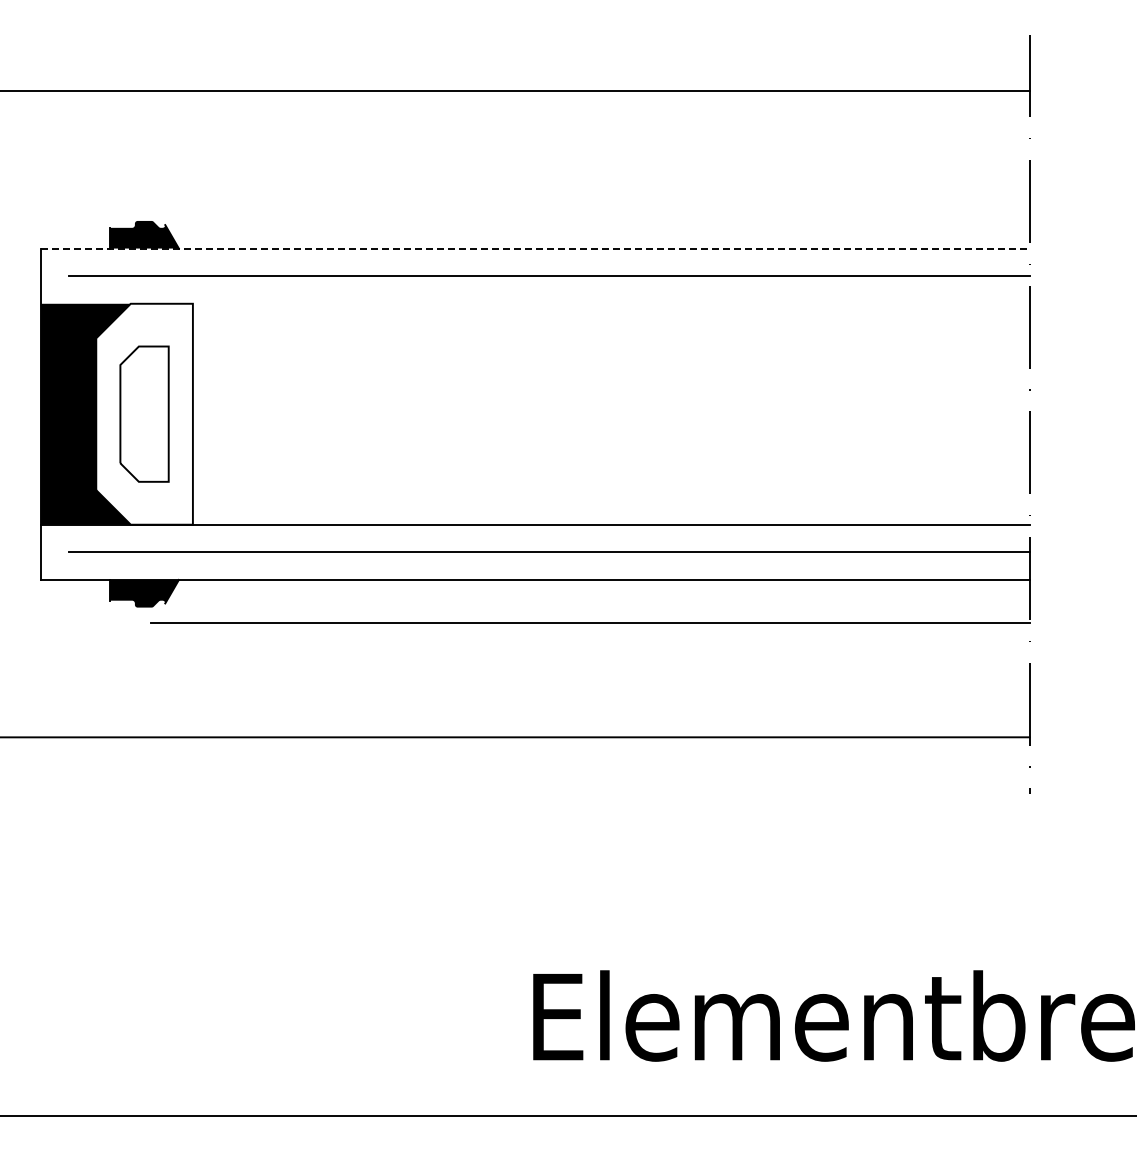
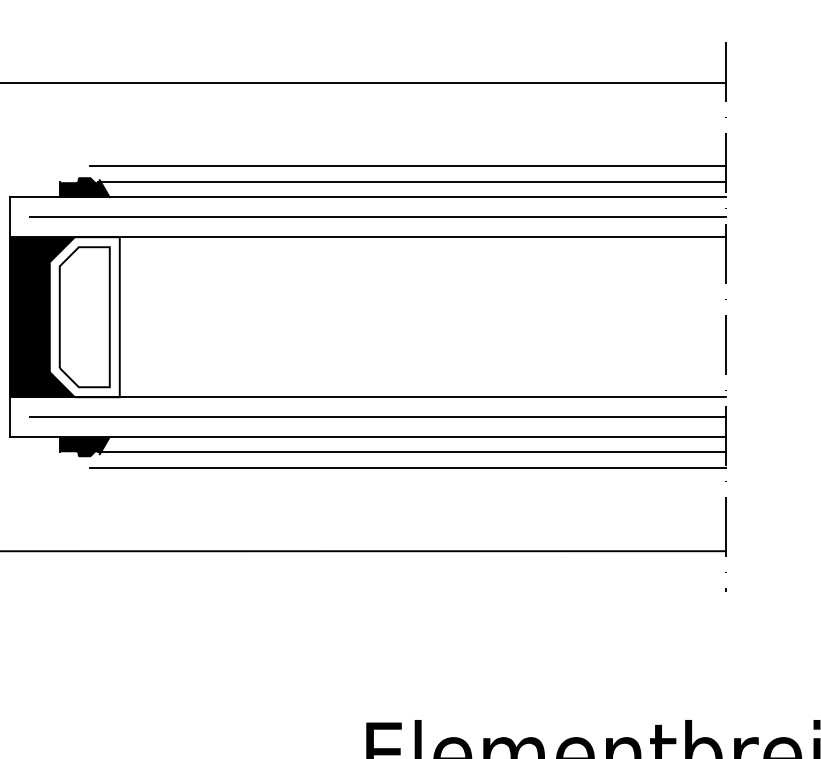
line: (590, 205) -> (407, 166), added
line: (595, 227) -> (411, 181), added
line: (535, 248) -> (367, 197), dashed -> solid
line: (535, 303) -> (367, 237), added
part: (144, 413) -> (84, 316), size x1.43
line: (595, 600) -> (411, 452), added

